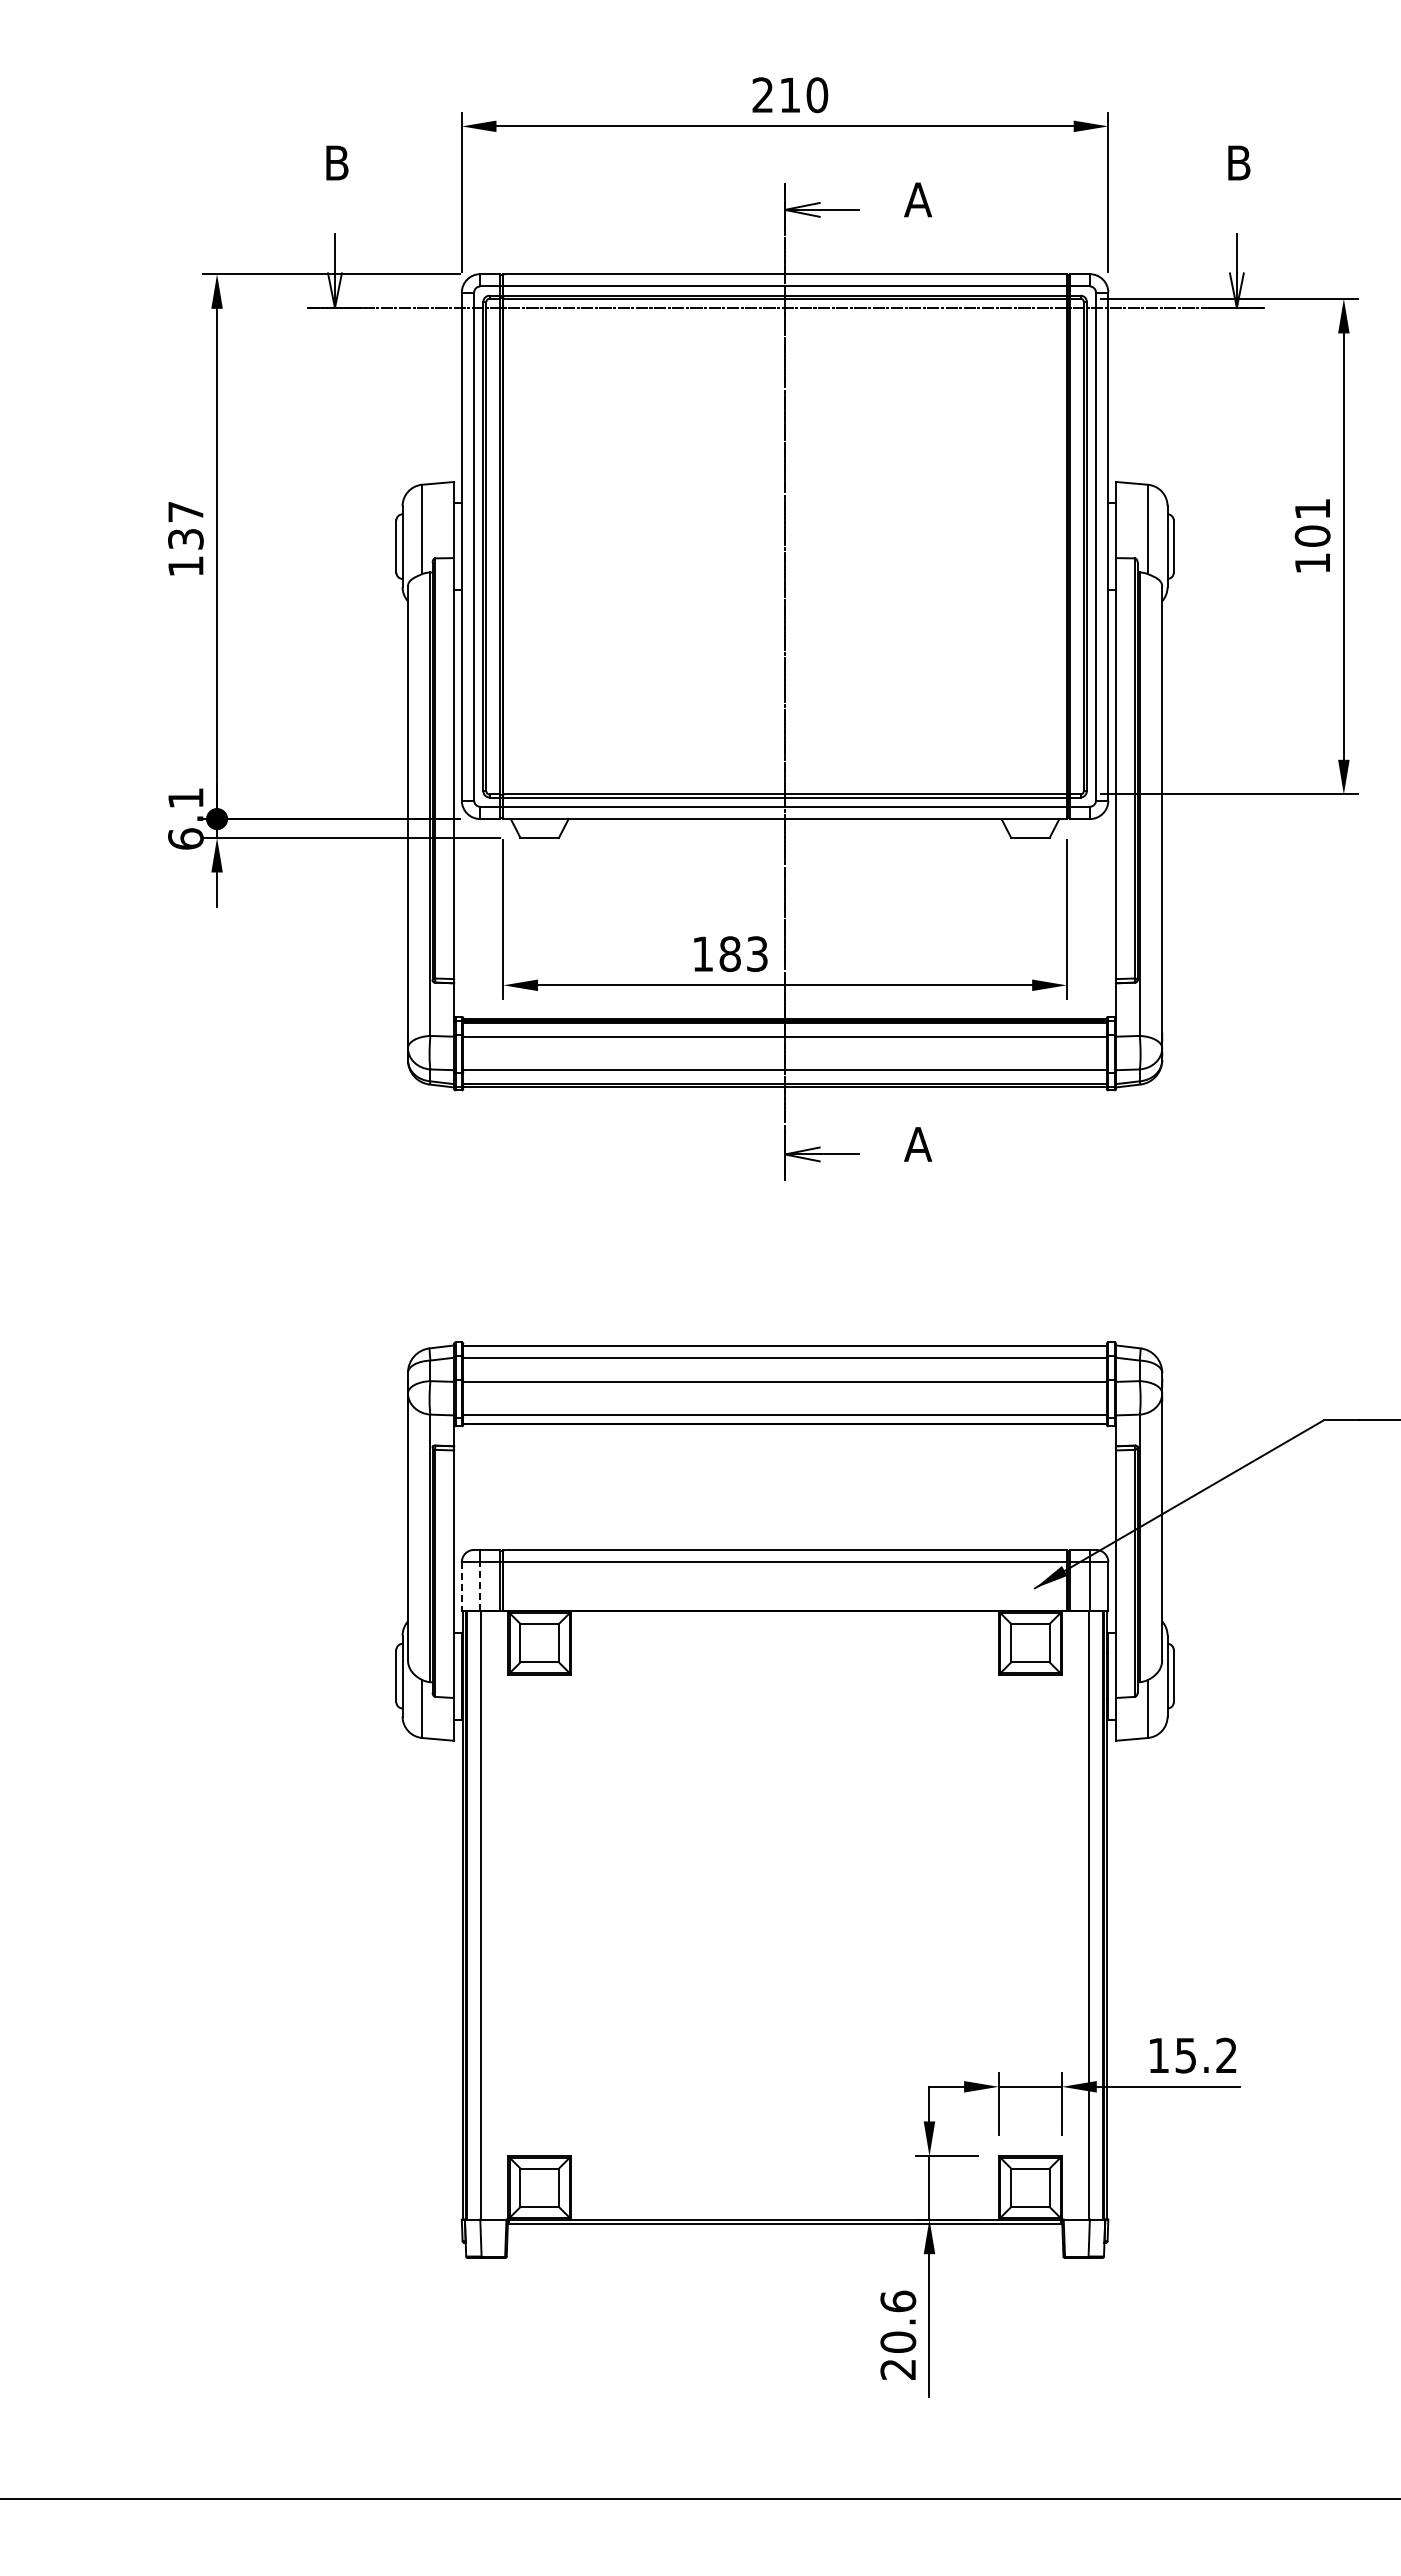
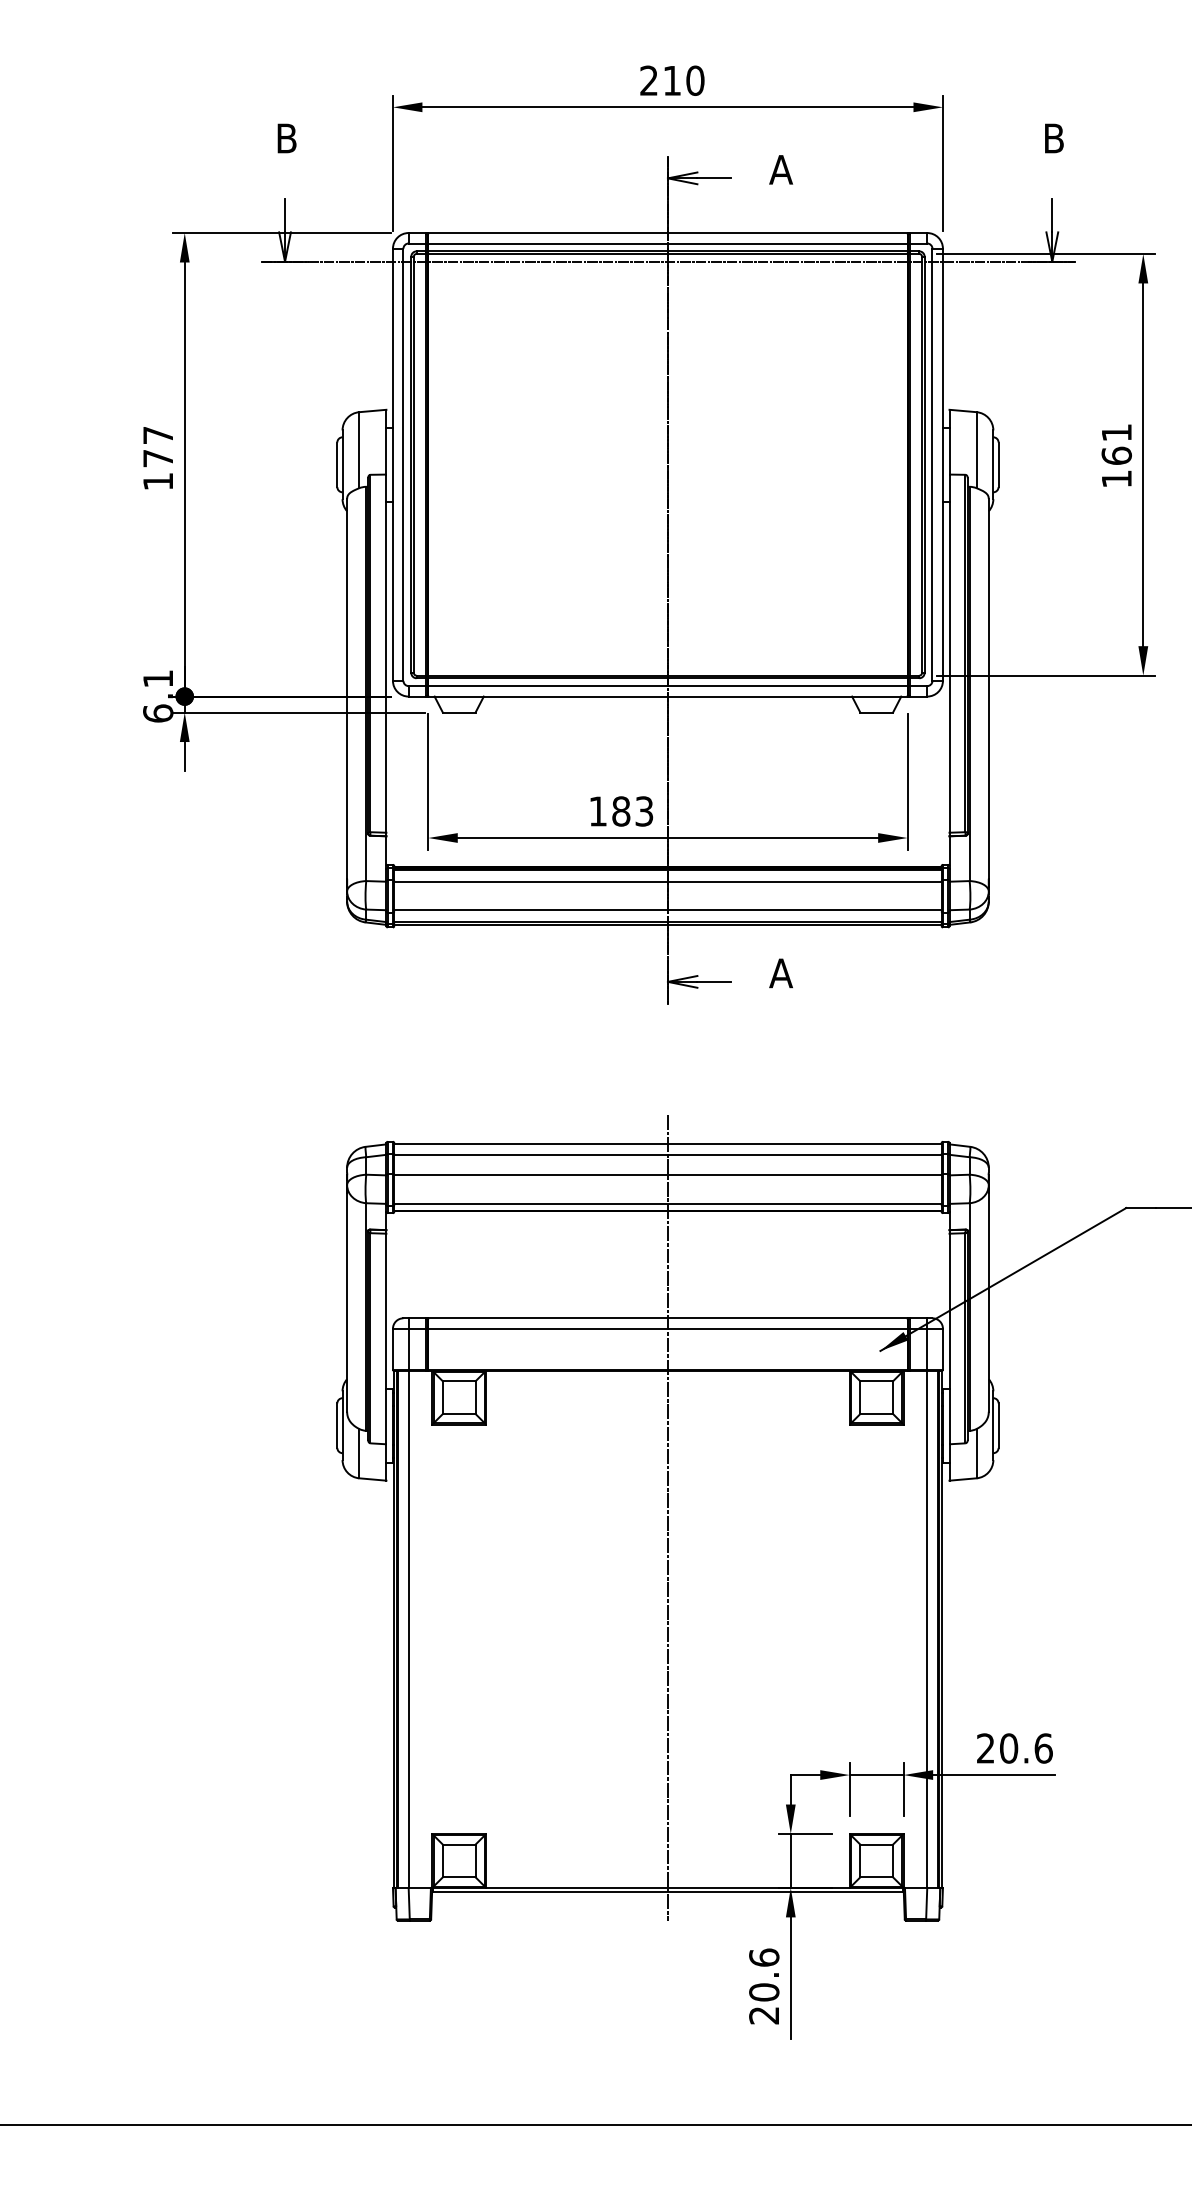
text: (1312, 535) -> (1116, 455), 101 -> 161
text: (185, 539) -> (157, 458), 137 -> 177
line: (480, 1585) -> (408, 1348), dashed -> solid
line: (461, 1586) -> (392, 1349), dashed -> solid
line: (785, 1784) -> (668, 1517), added
text: (1192, 2055) -> (1014, 1748), 15.2 -> 20.6

